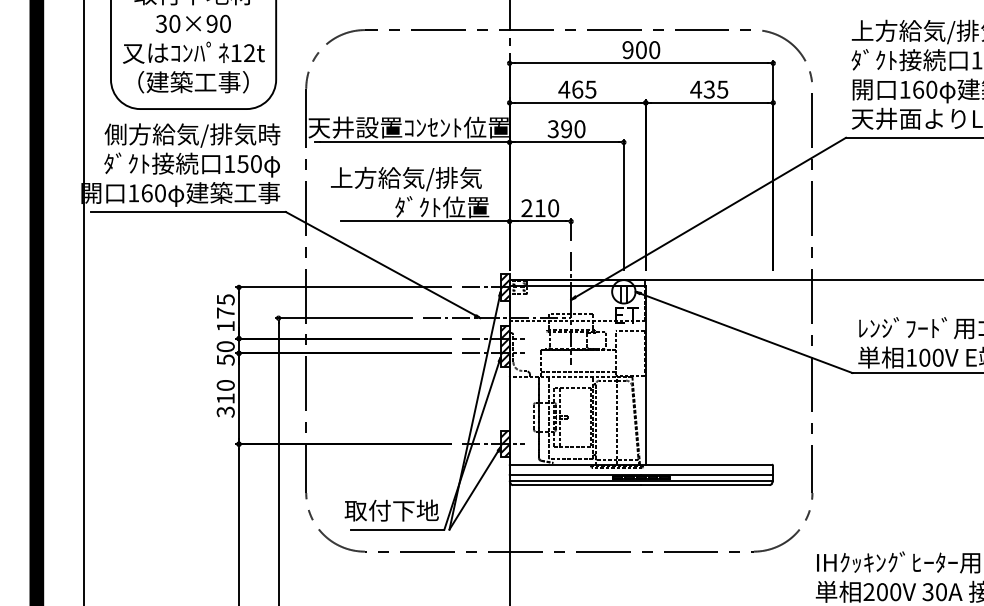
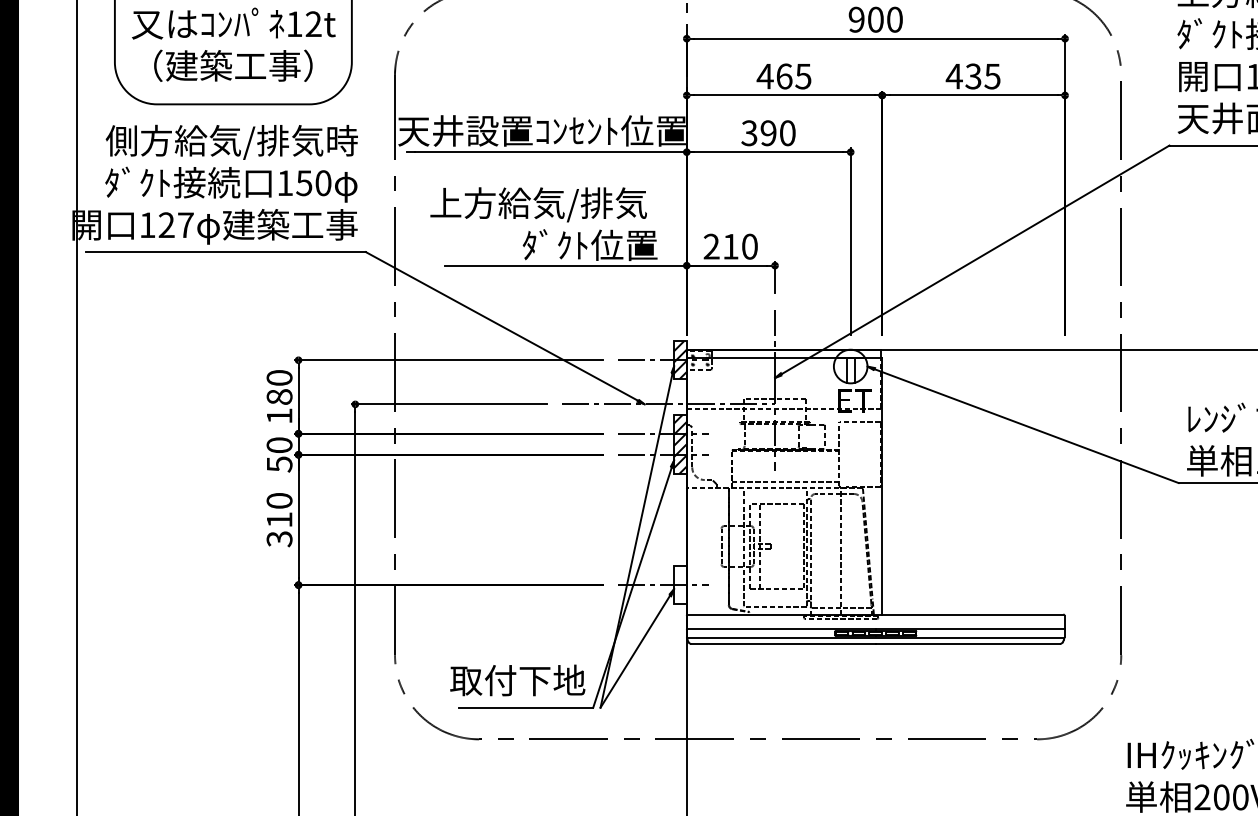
text: (153, 193) -> (175, 225), 160 -> 127
text: (225, 306) -> (279, 387), 175 -> 180
hatch: (504, 443) -> (679, 584), removed

